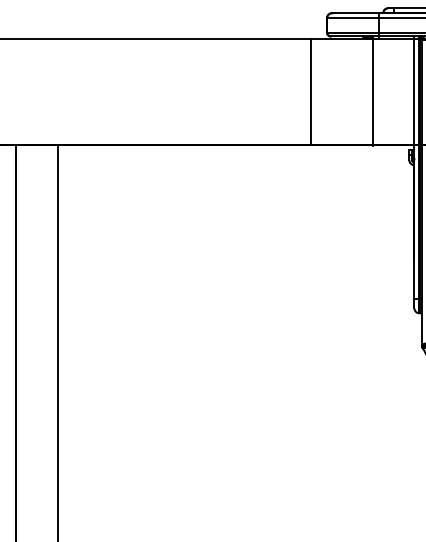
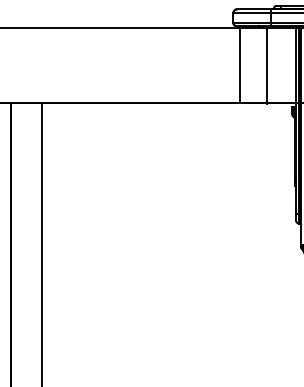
line: (311, 91) -> (240, 65), moved

